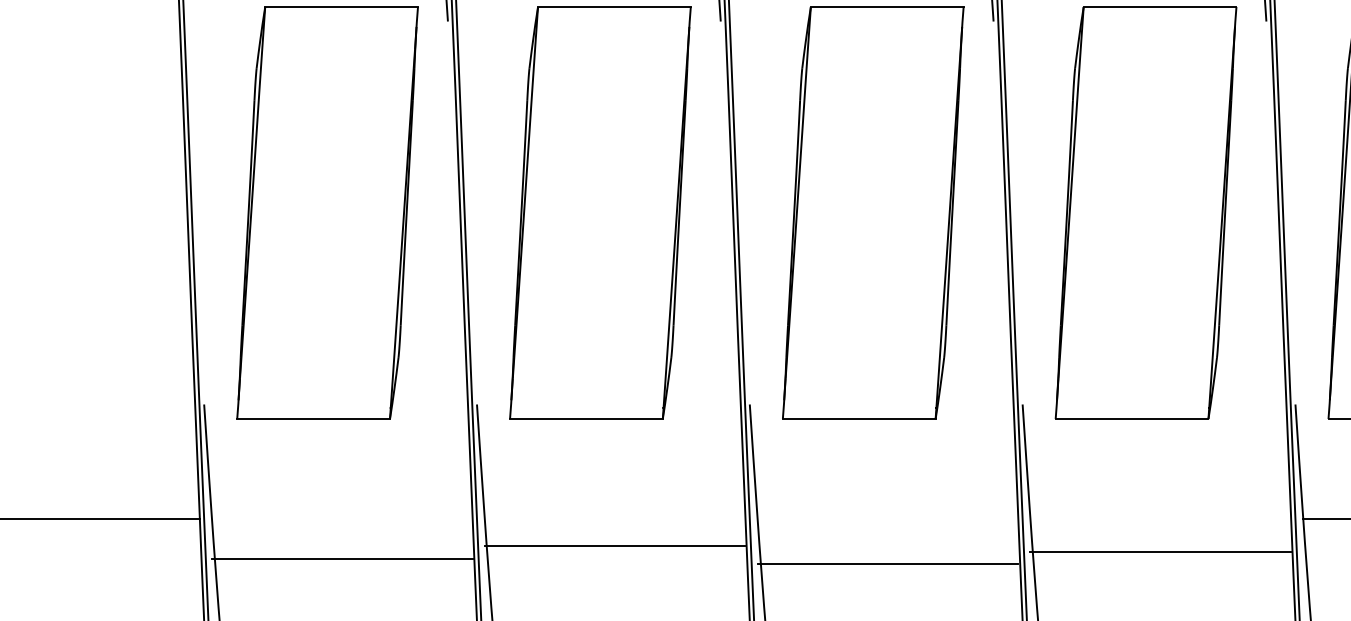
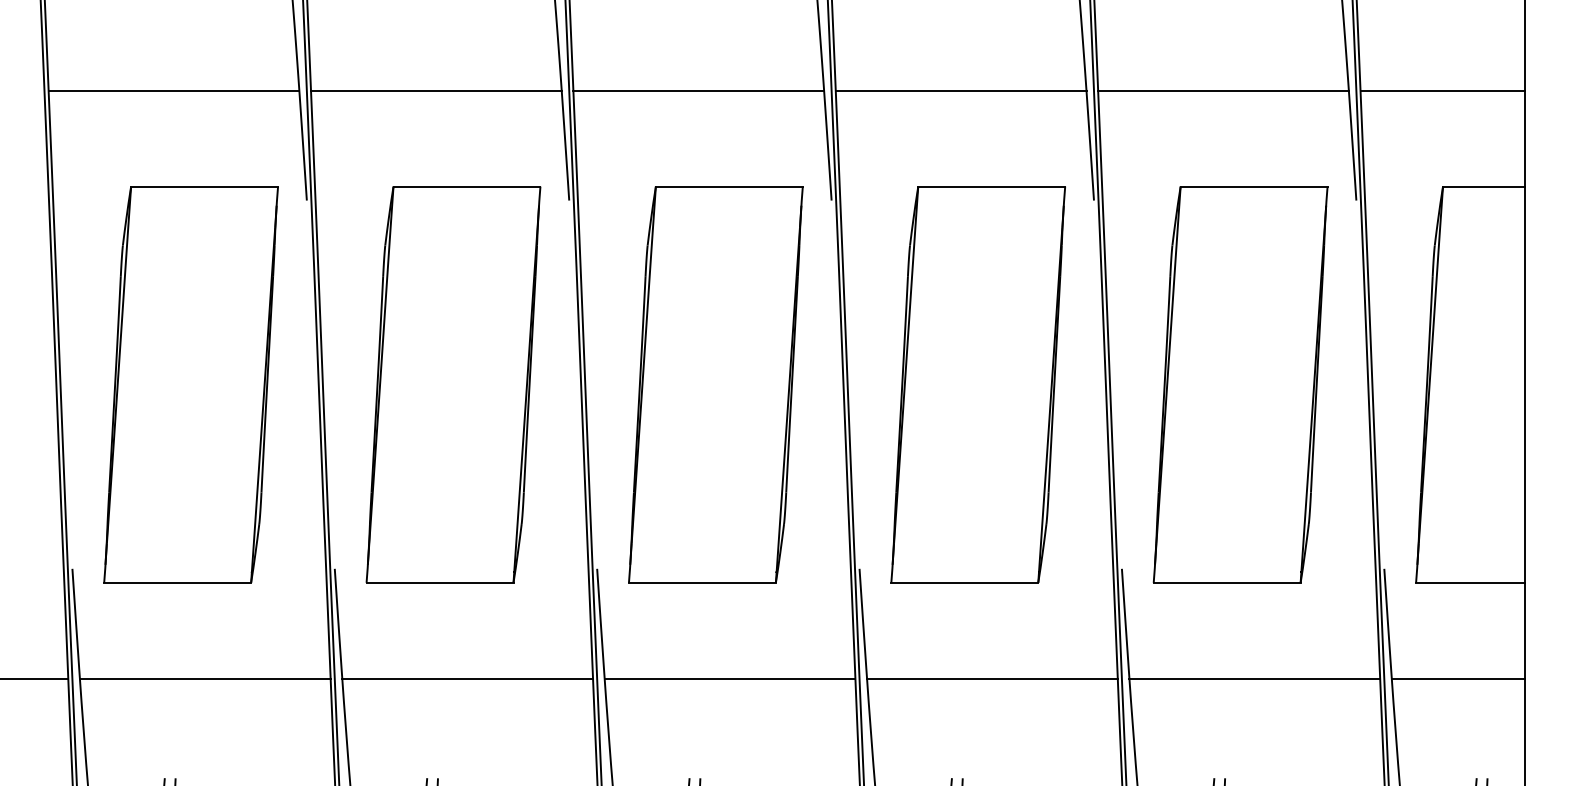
line: (614, 545) -> (467, 678), moved
line: (1160, 551) -> (992, 678), moved
line: (341, 559) -> (204, 678), moved
line: (887, 564) -> (729, 678), moved

